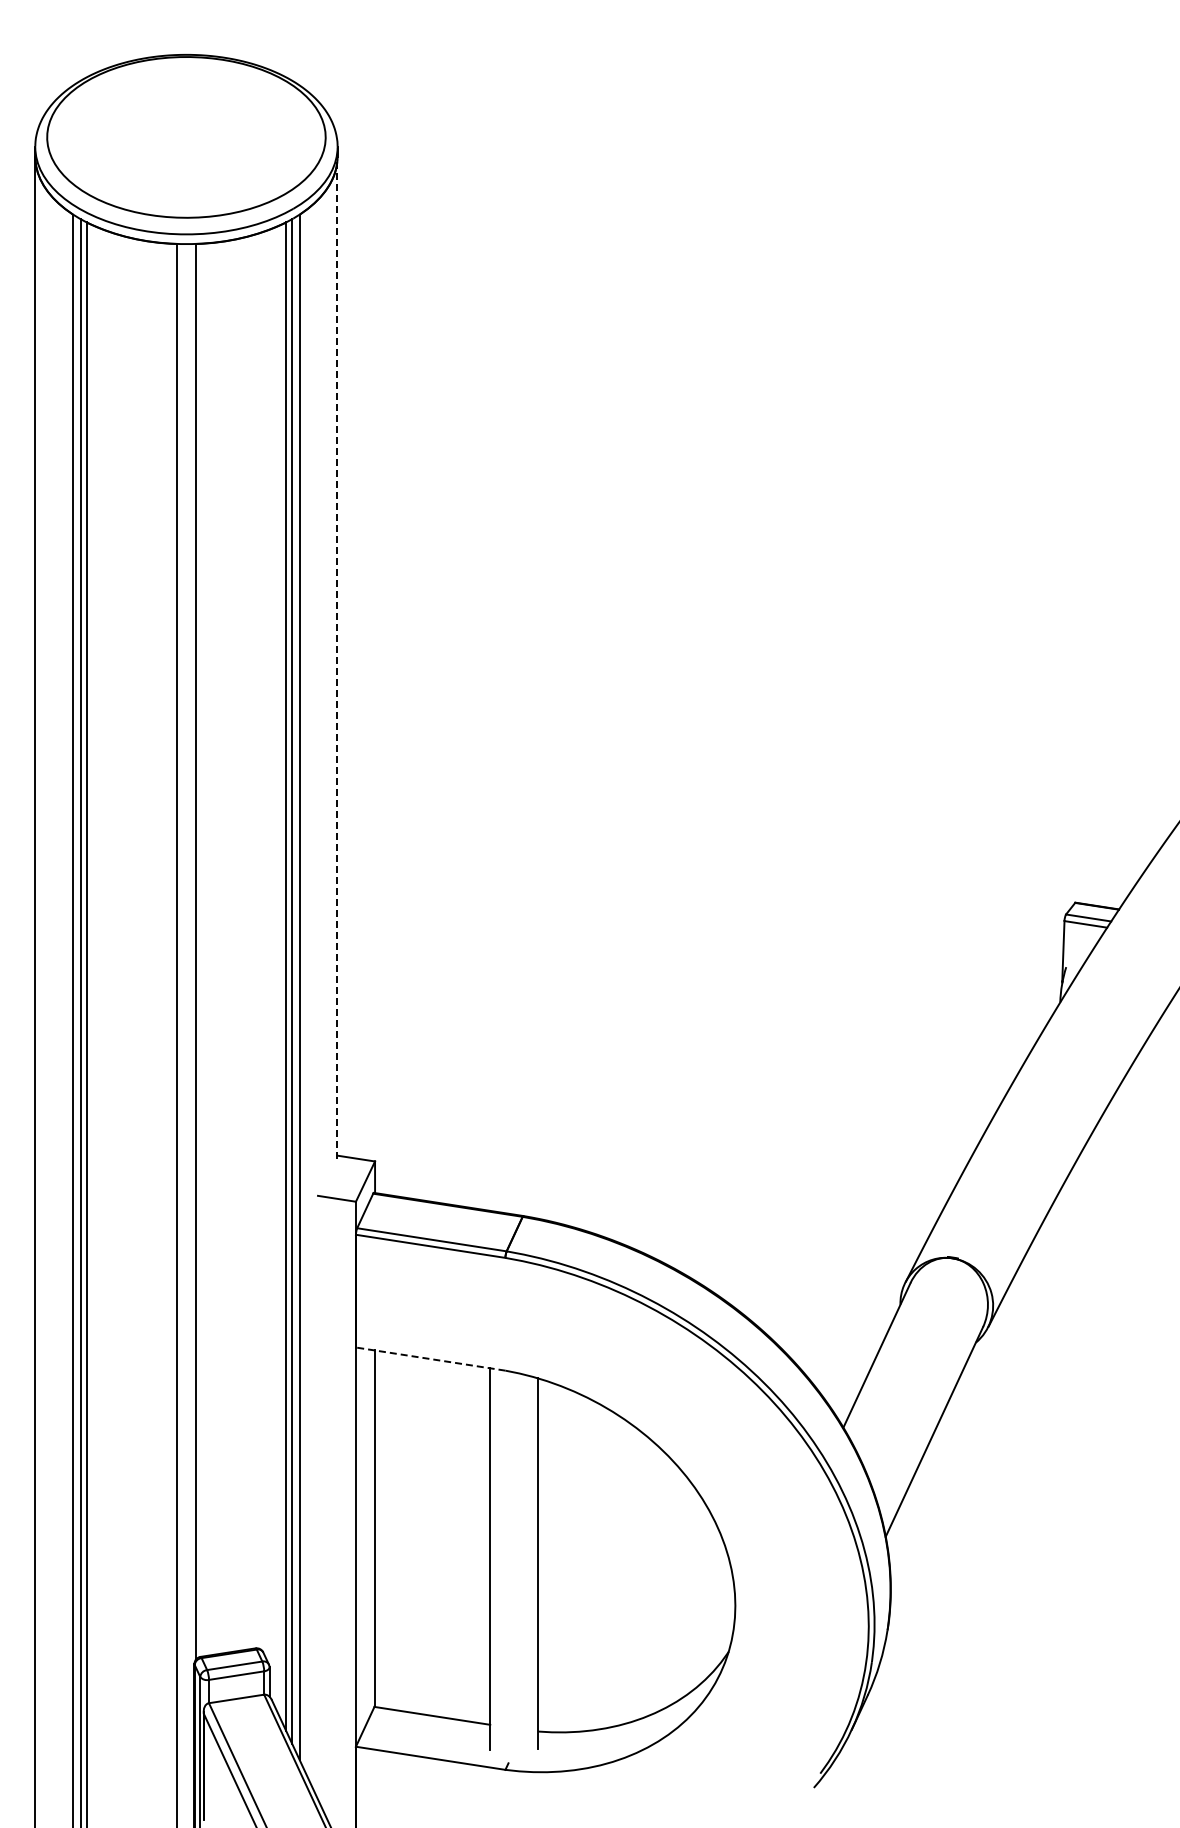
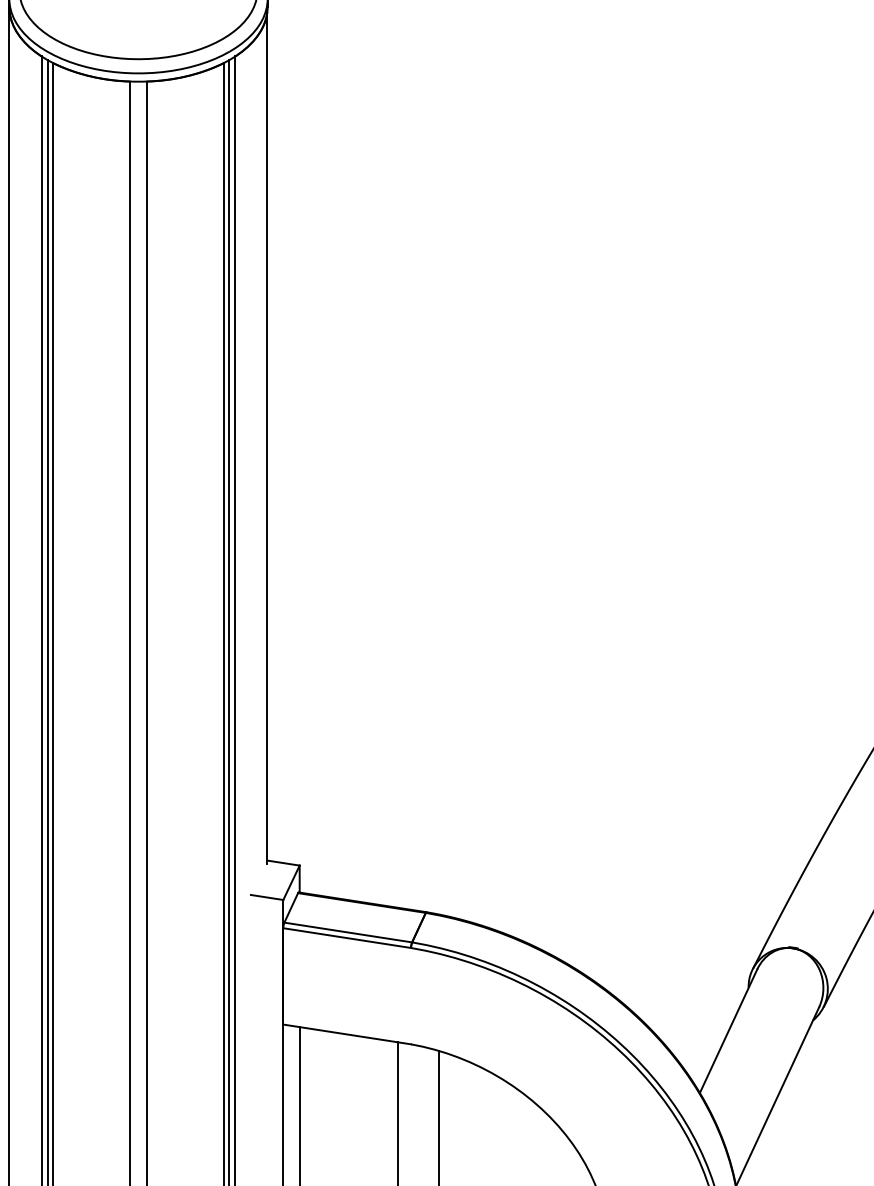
line: (337, 660) -> (267, 437), dashed -> solid
line: (430, 1359) -> (347, 1034), dashed -> solid

